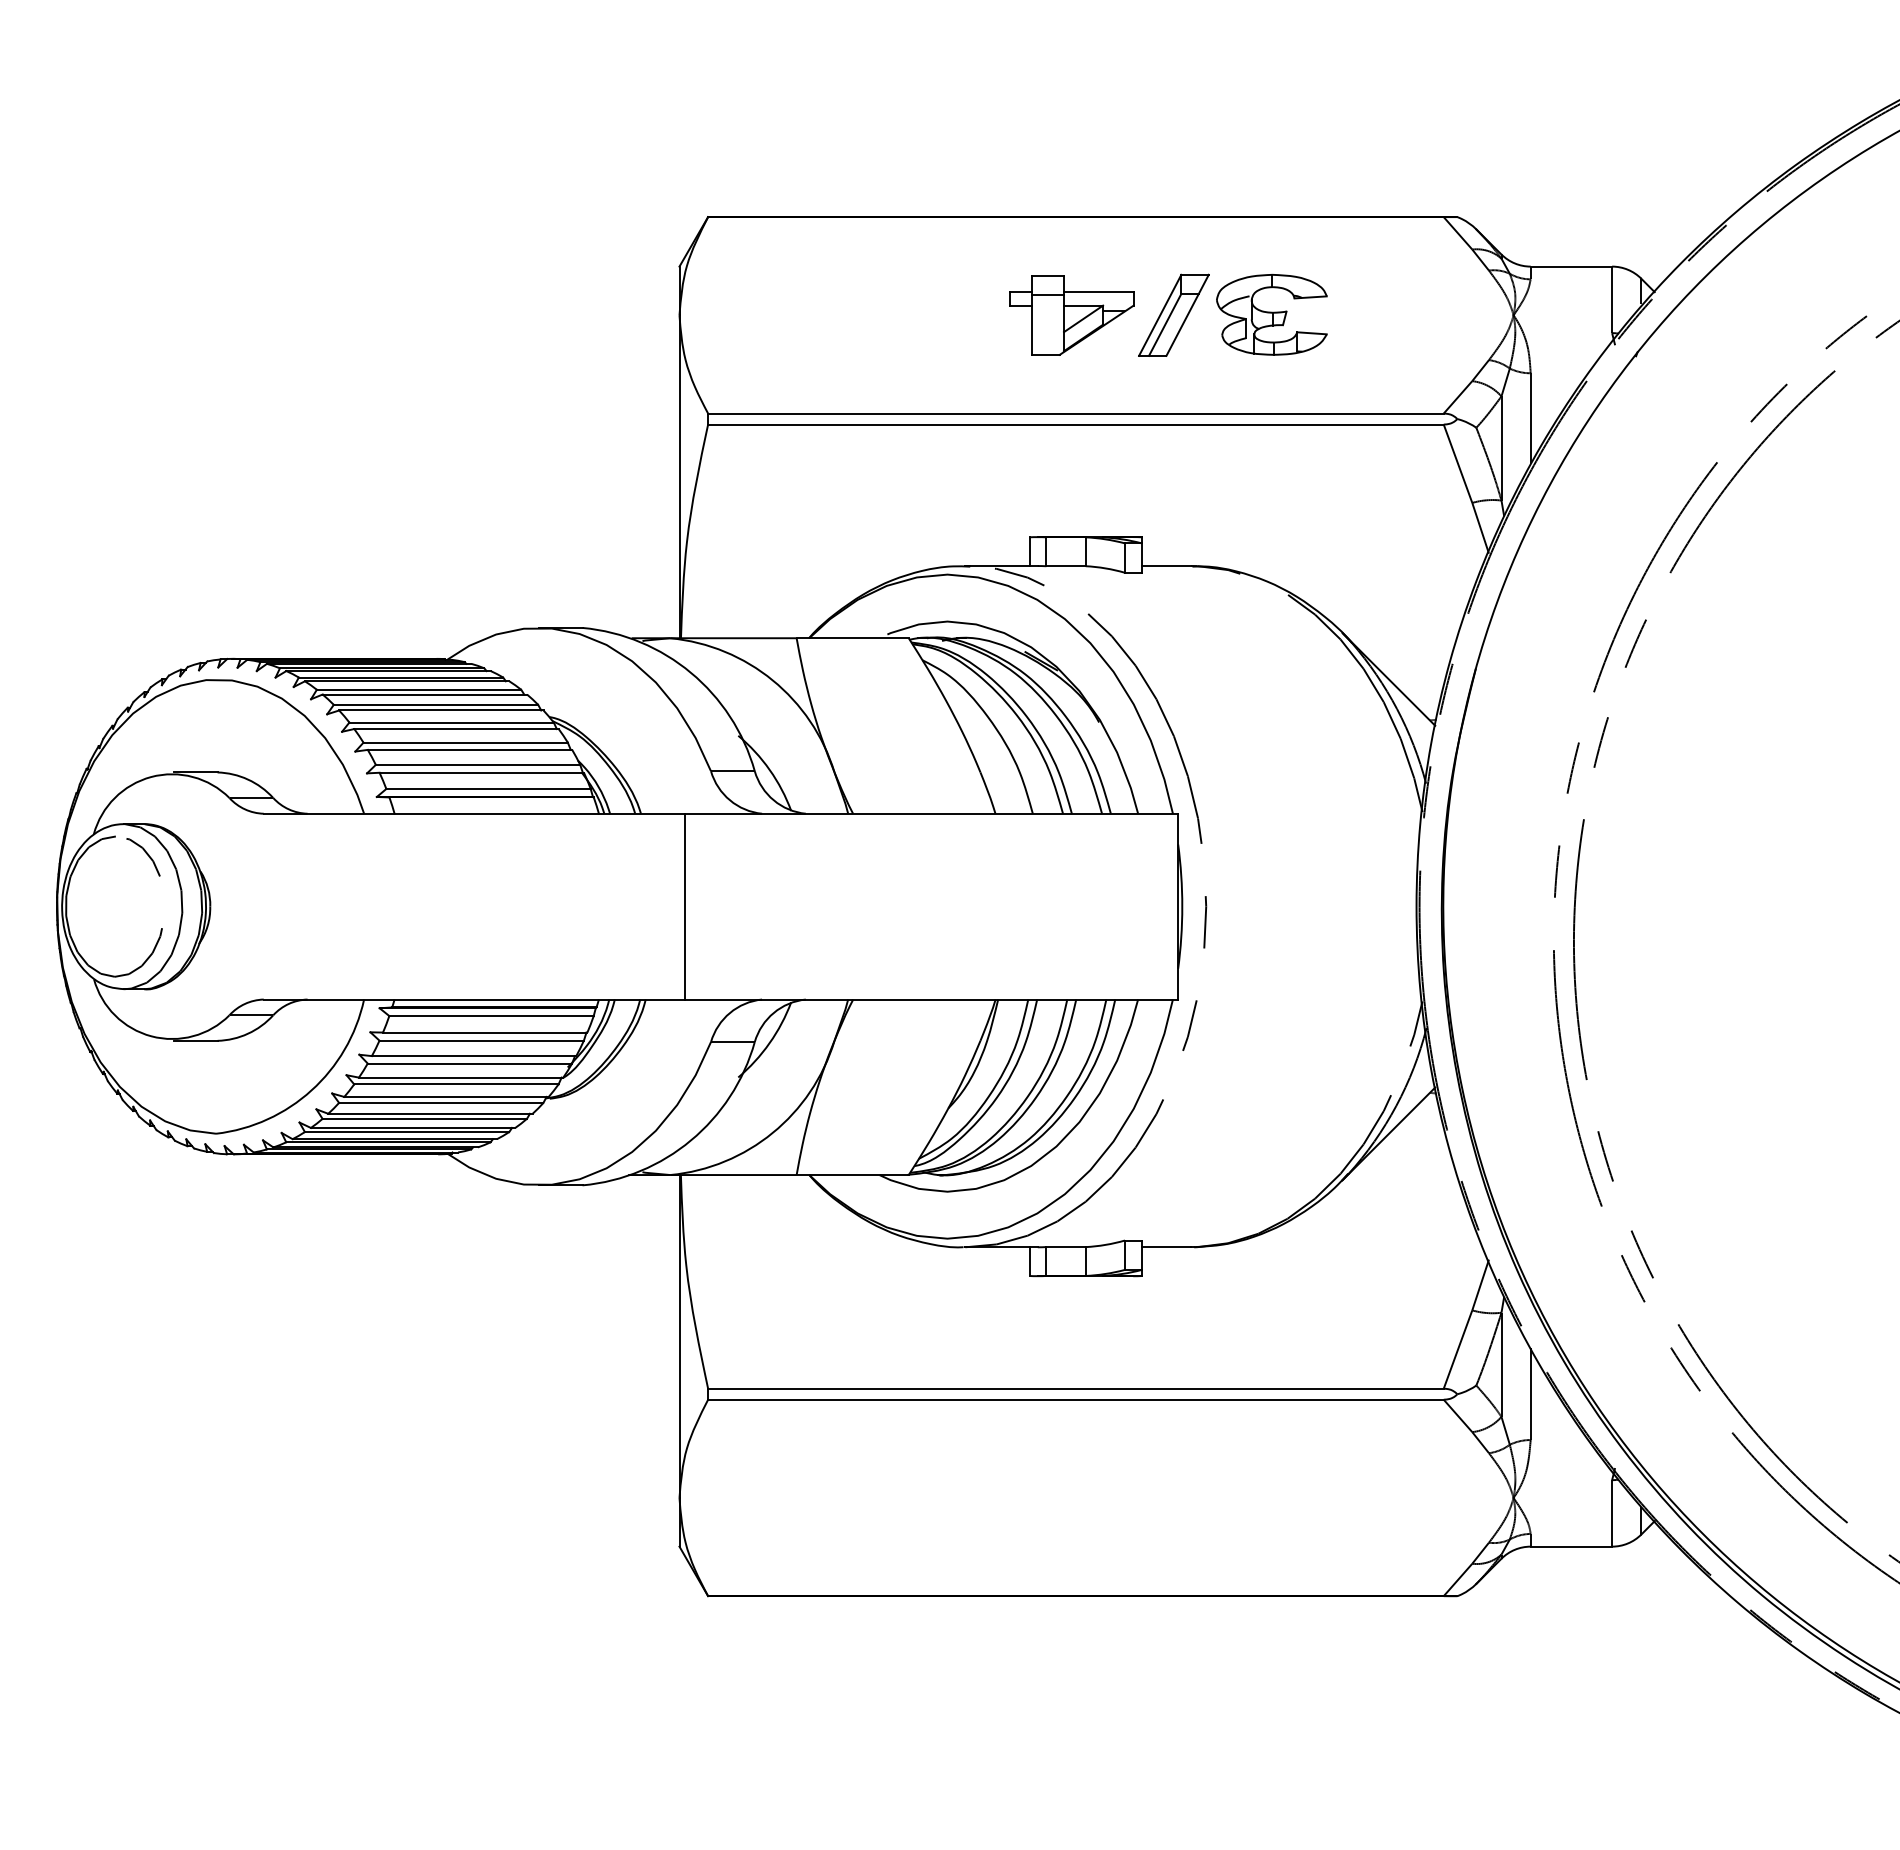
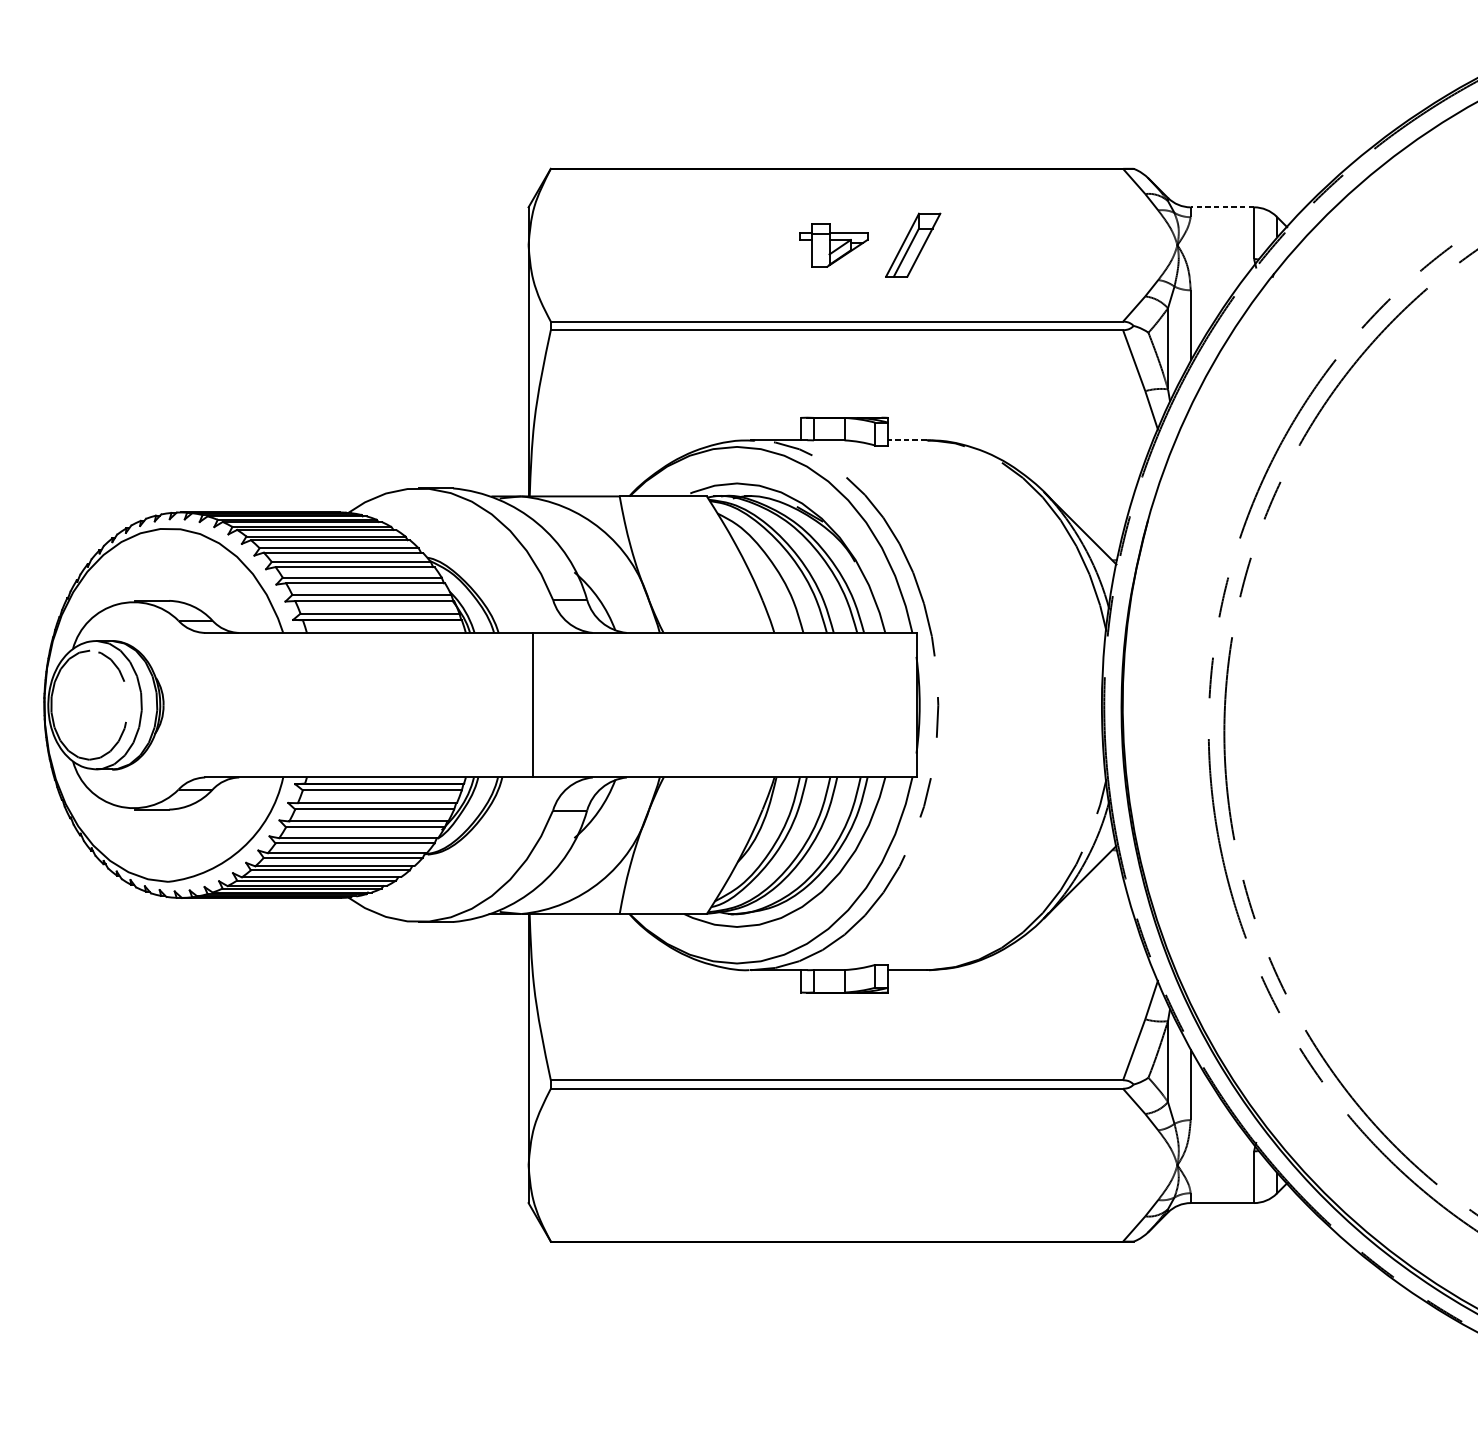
line: (1571, 266) -> (1222, 207), solid -> dashed
part: (1271, 314) -> (989, 244), removed
part: (1071, 315) -> (833, 245), size x0.7
line: (1166, 565) -> (907, 439), solid -> dashed

